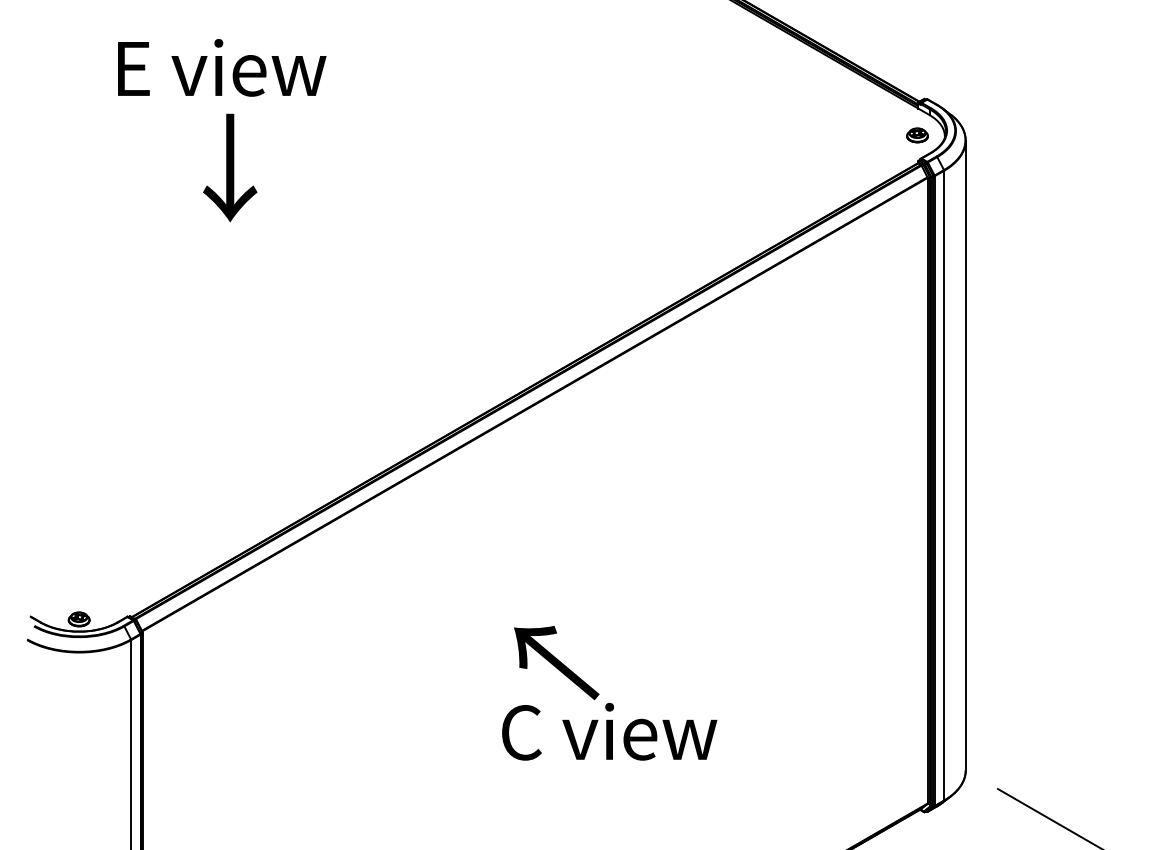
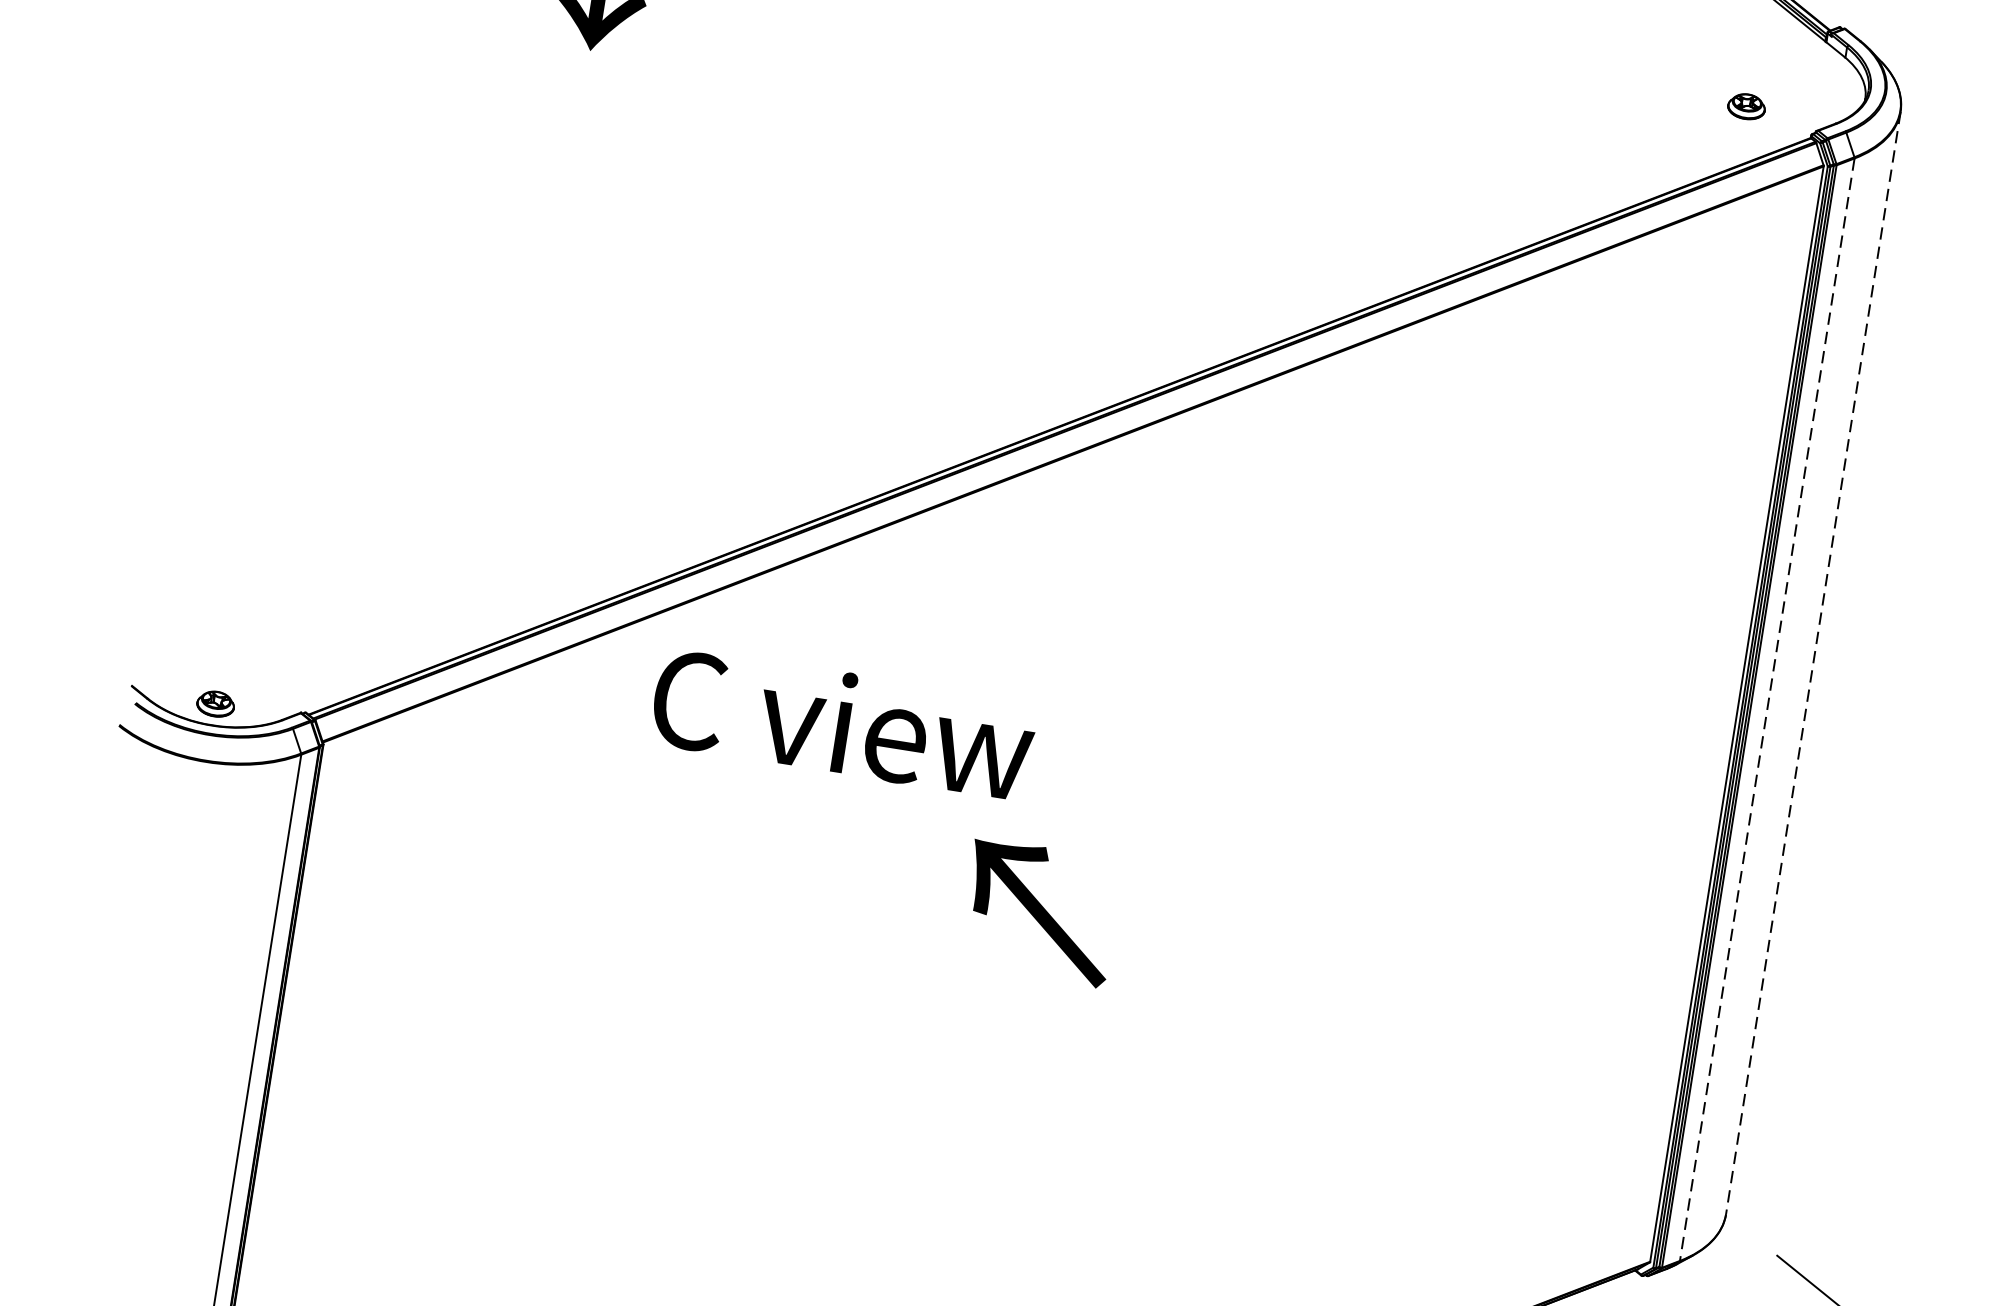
part: (917, 135) -> (1746, 106), moved
line: (965, 455) -> (1812, 662), solid -> dashed
line: (944, 485) -> (1767, 709), solid -> dashed
text: (609, 731) -> (843, 722), moved

